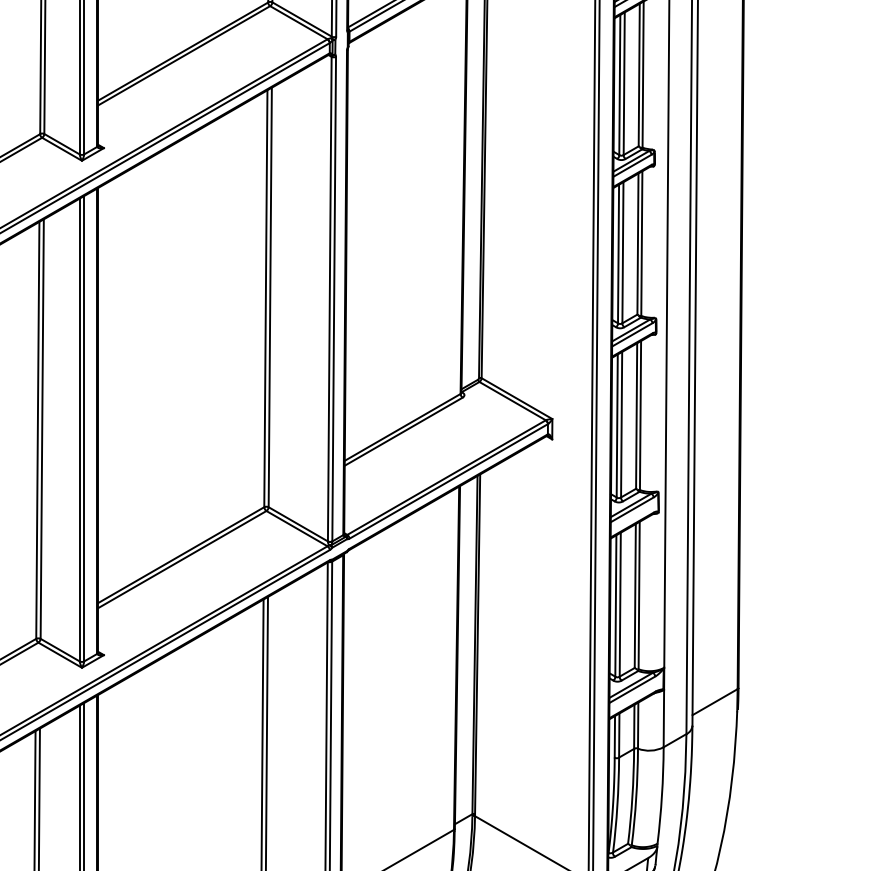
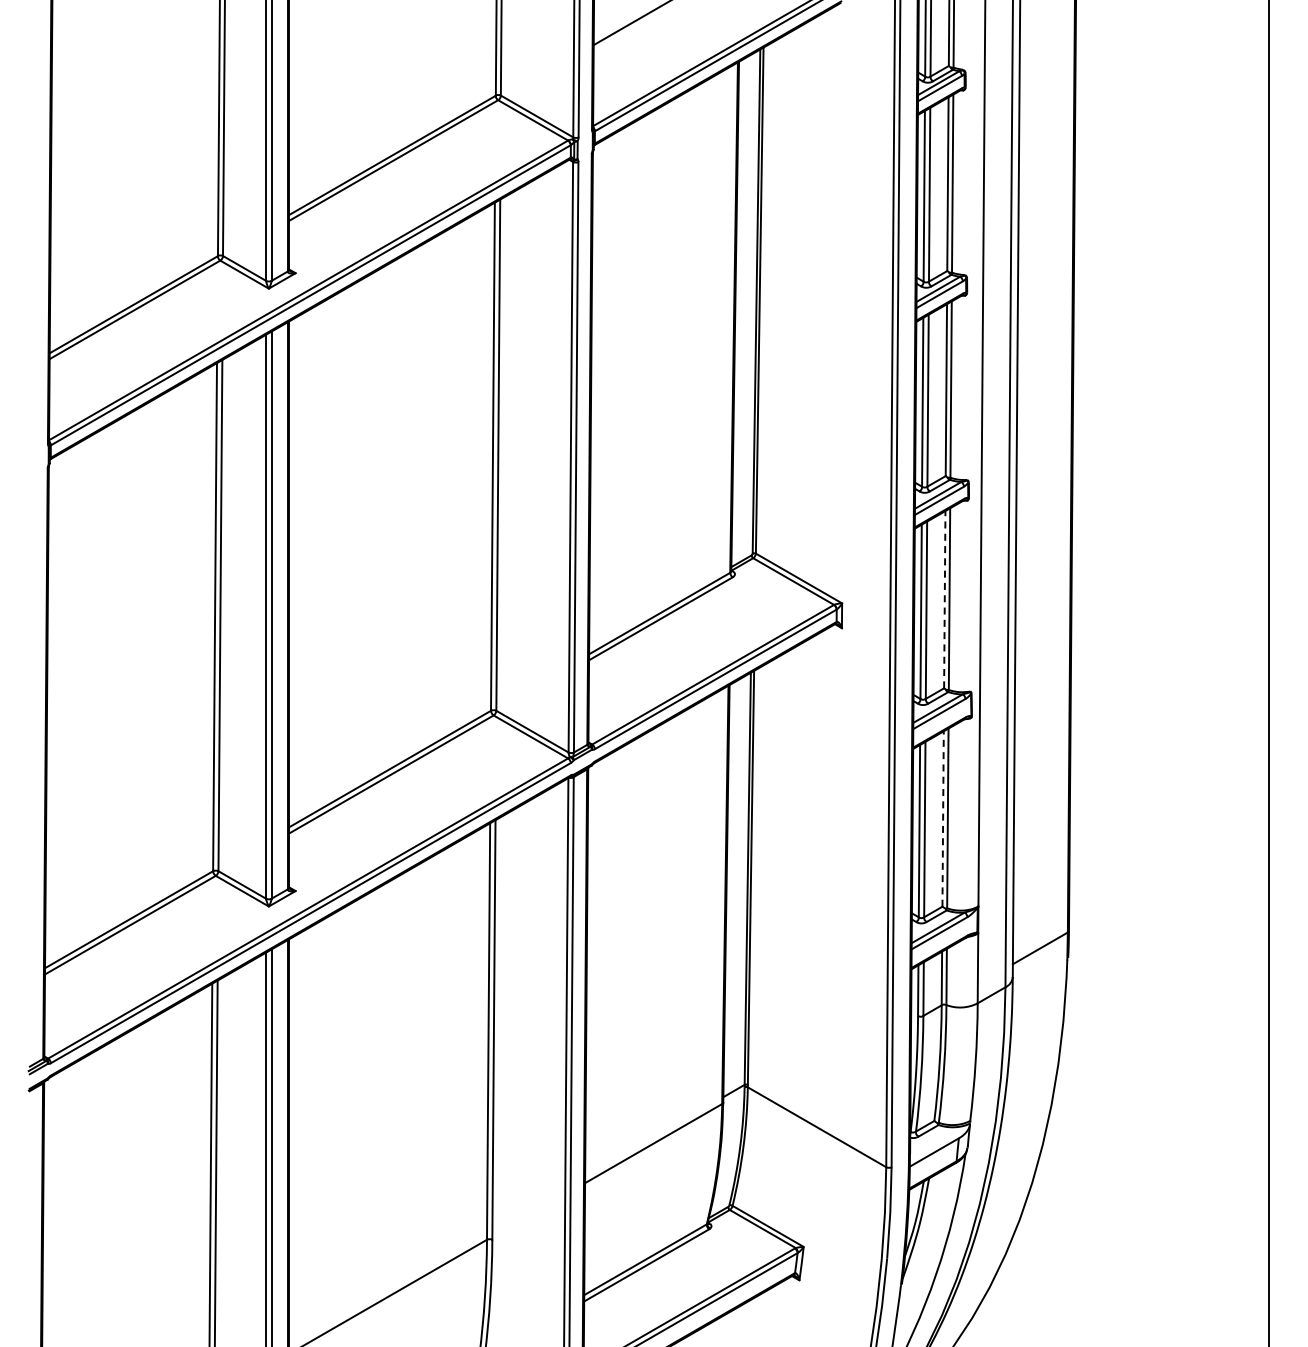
line: (636, 415) -> (944, 599), solid -> dashed
line: (635, 596) -> (943, 819), solid -> dashed

